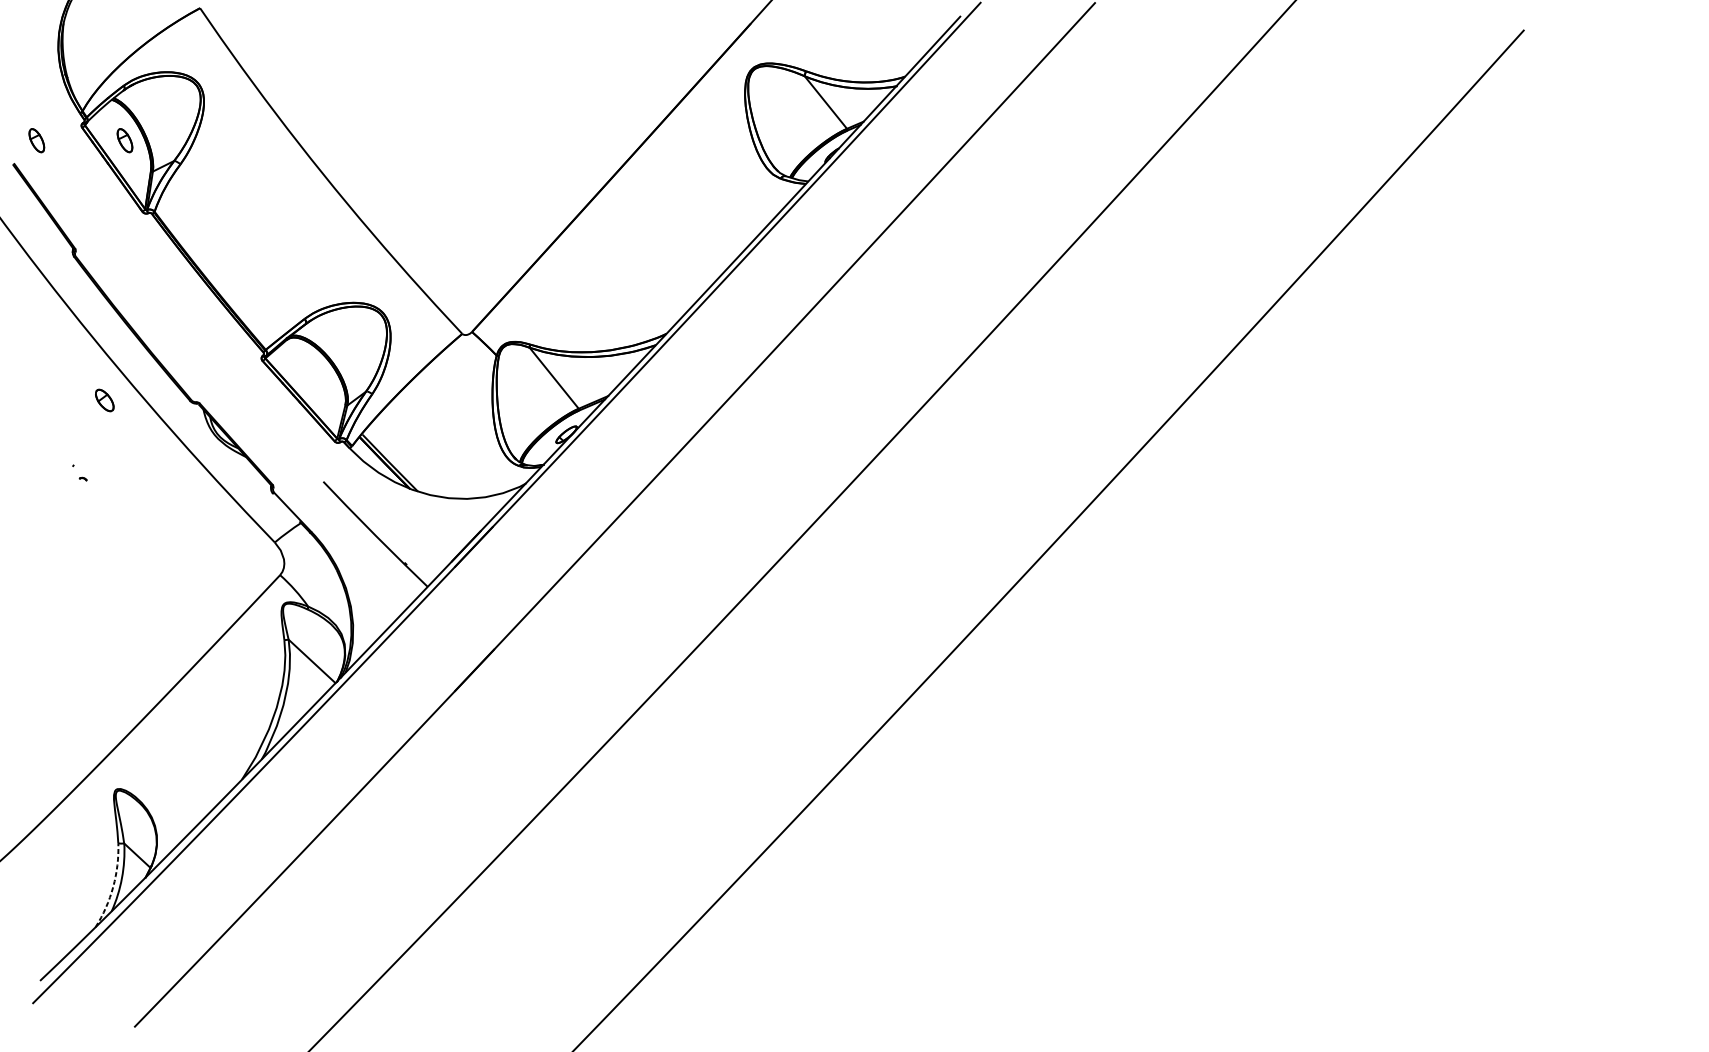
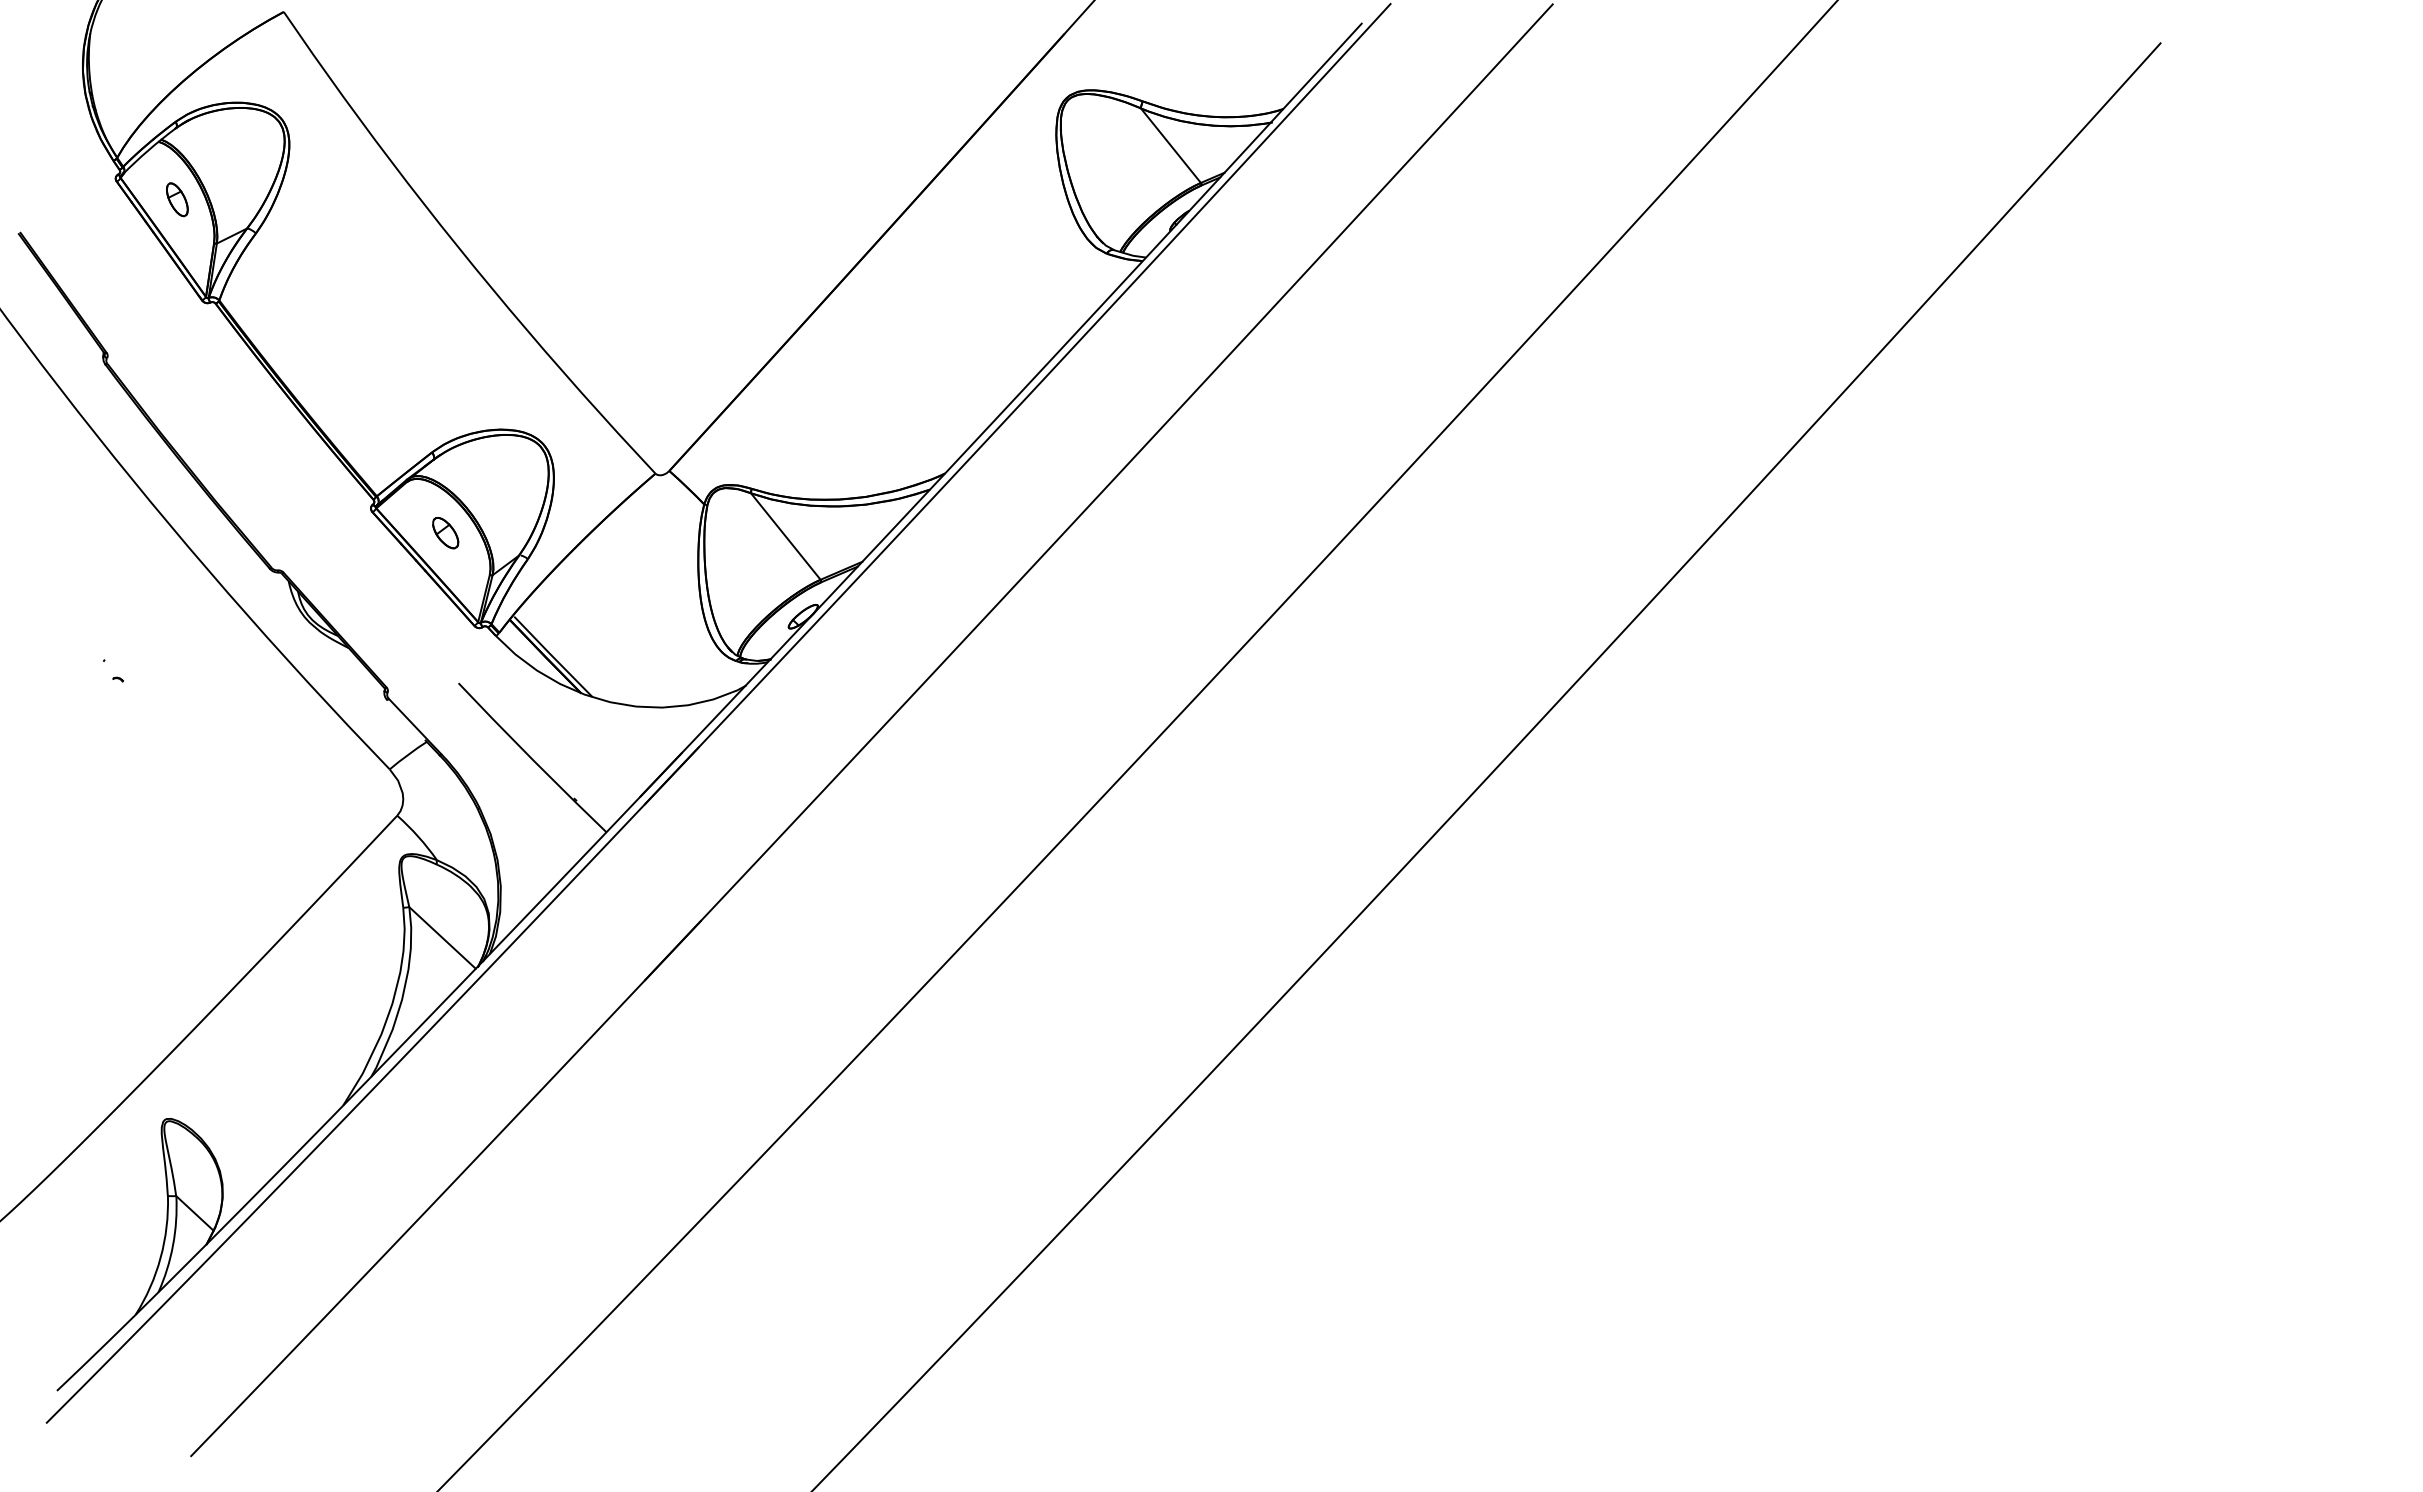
part: (36, 140) -> (52, 199), removed
part: (104, 400) -> (445, 533), moved
arc: (113, 886) -> (160, 1257), dashed -> solid

